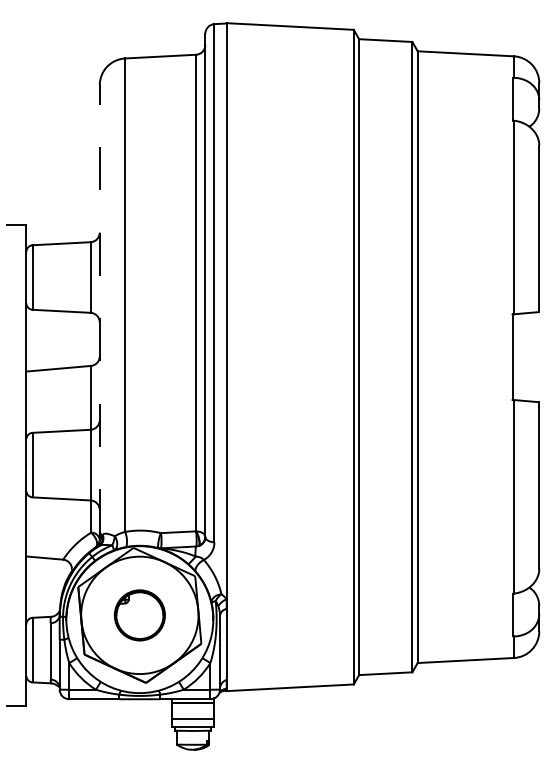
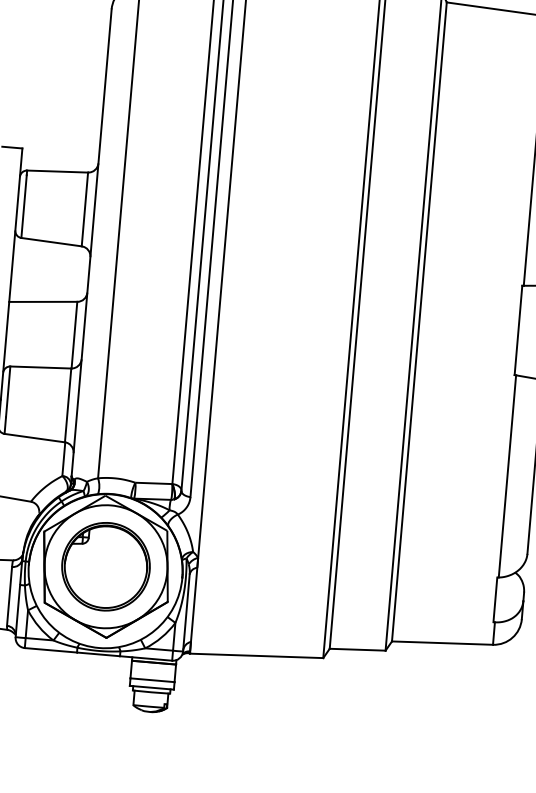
line: (99, 308) -> (91, 242), dashed -> solid
part: (139, 615) -> (105, 566), size x1.67

